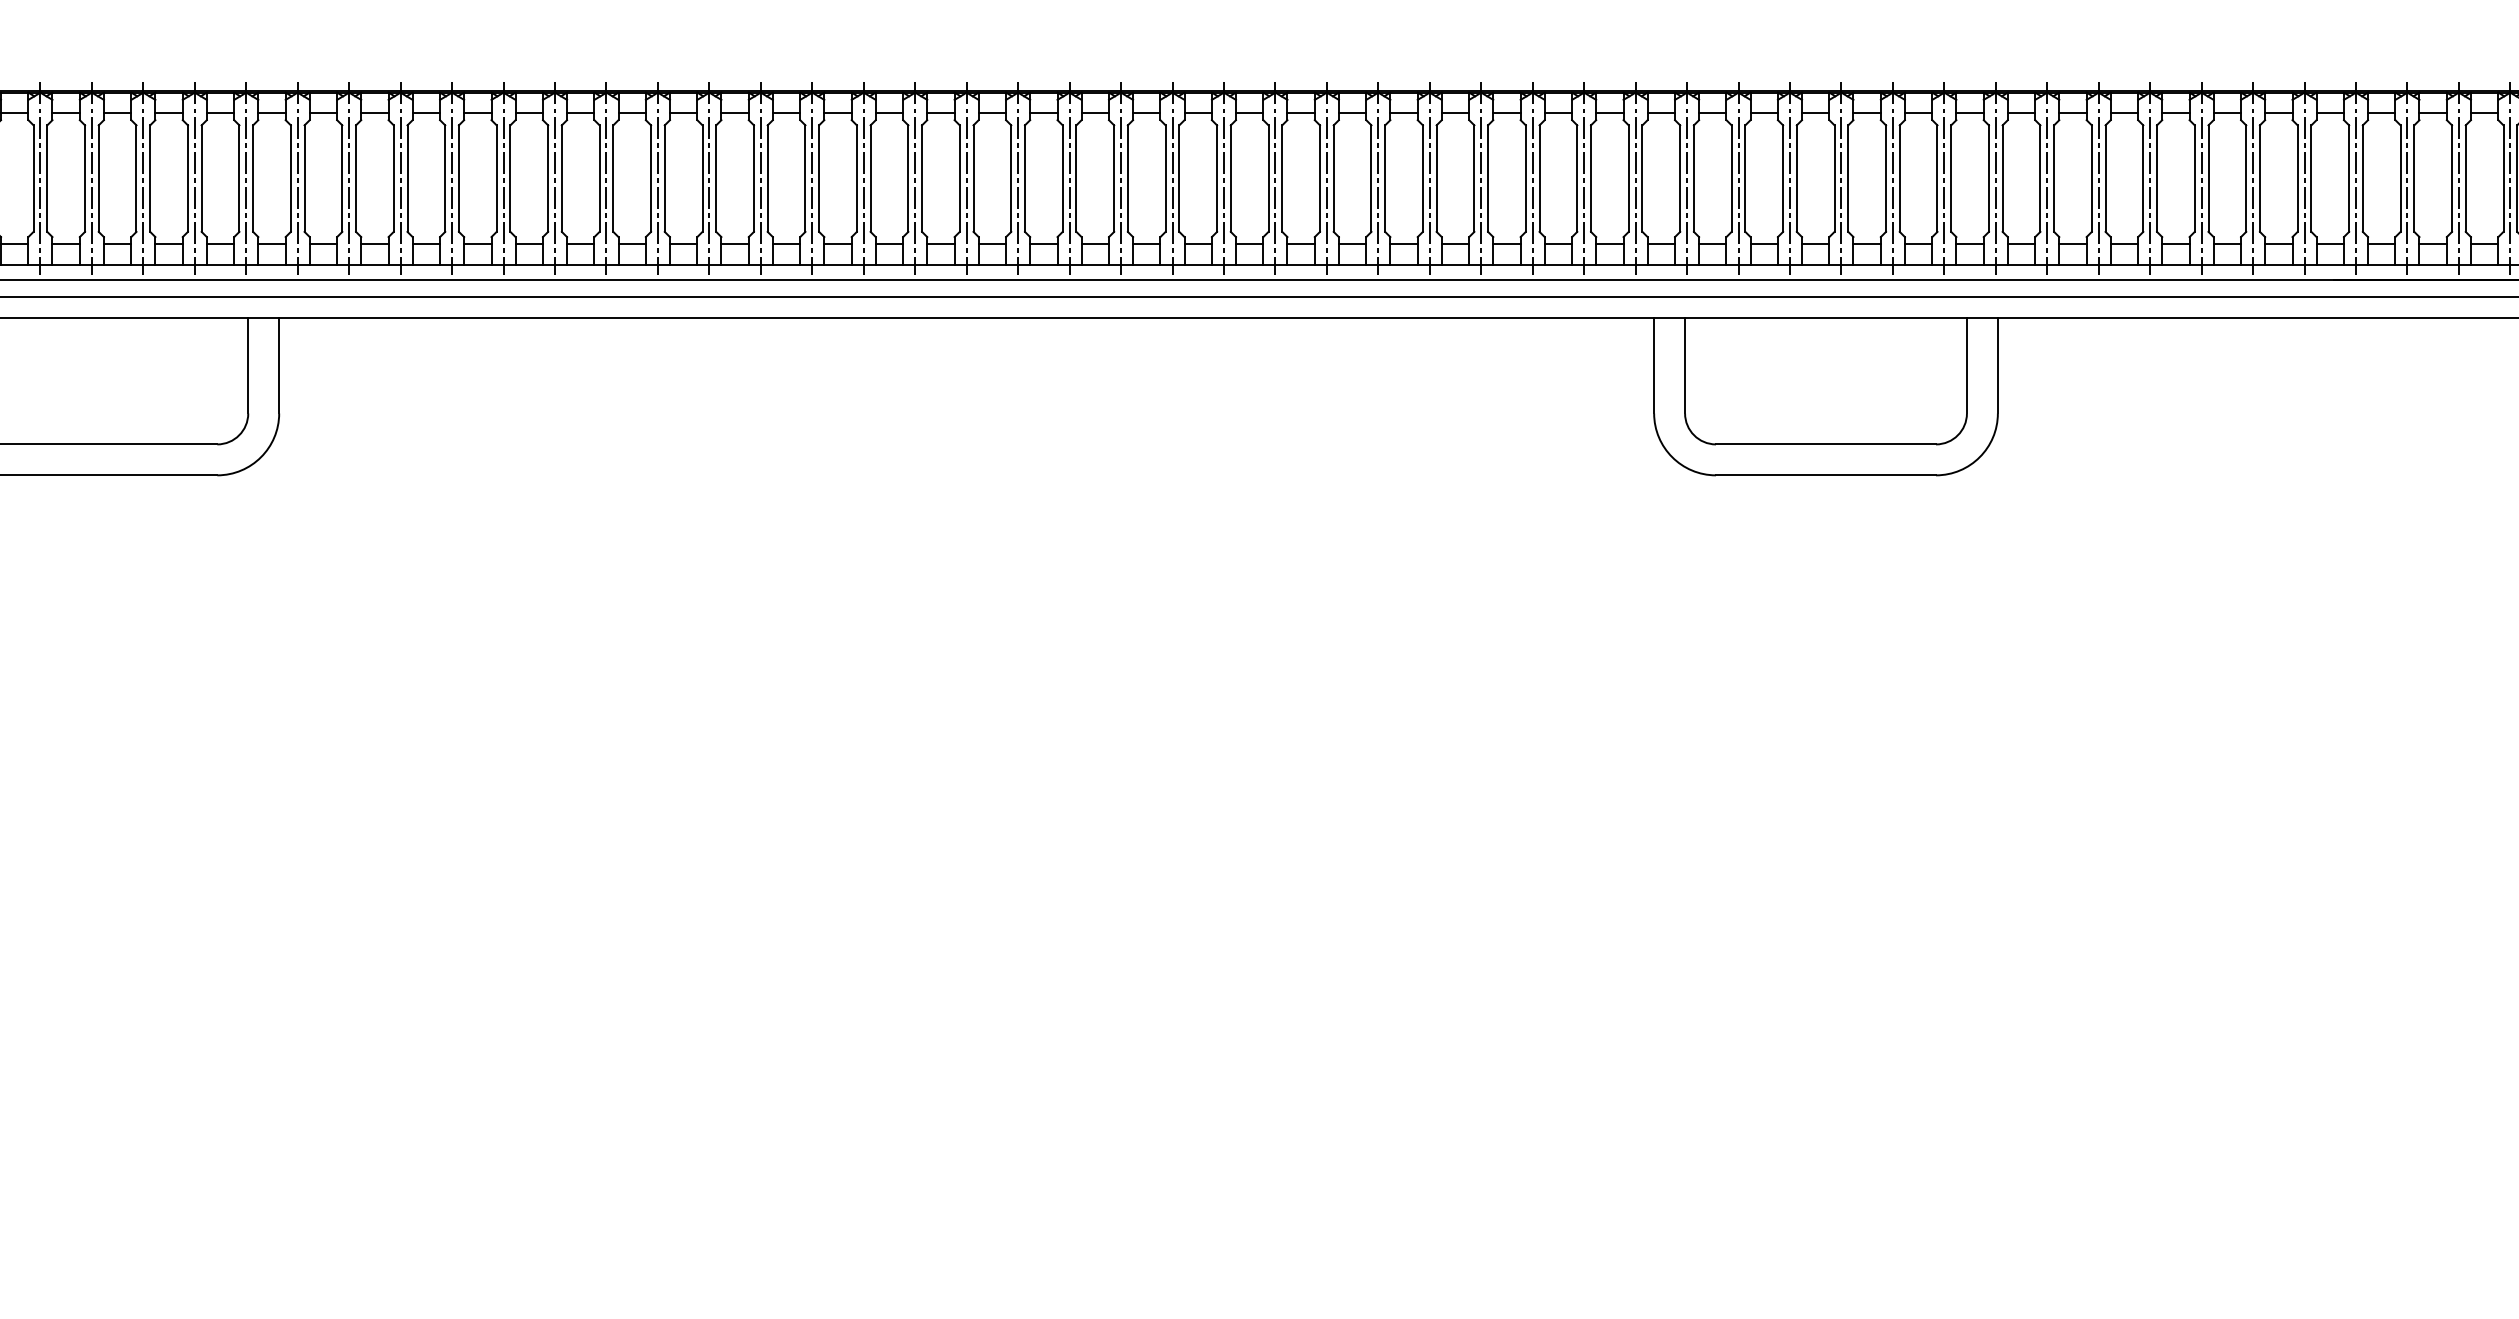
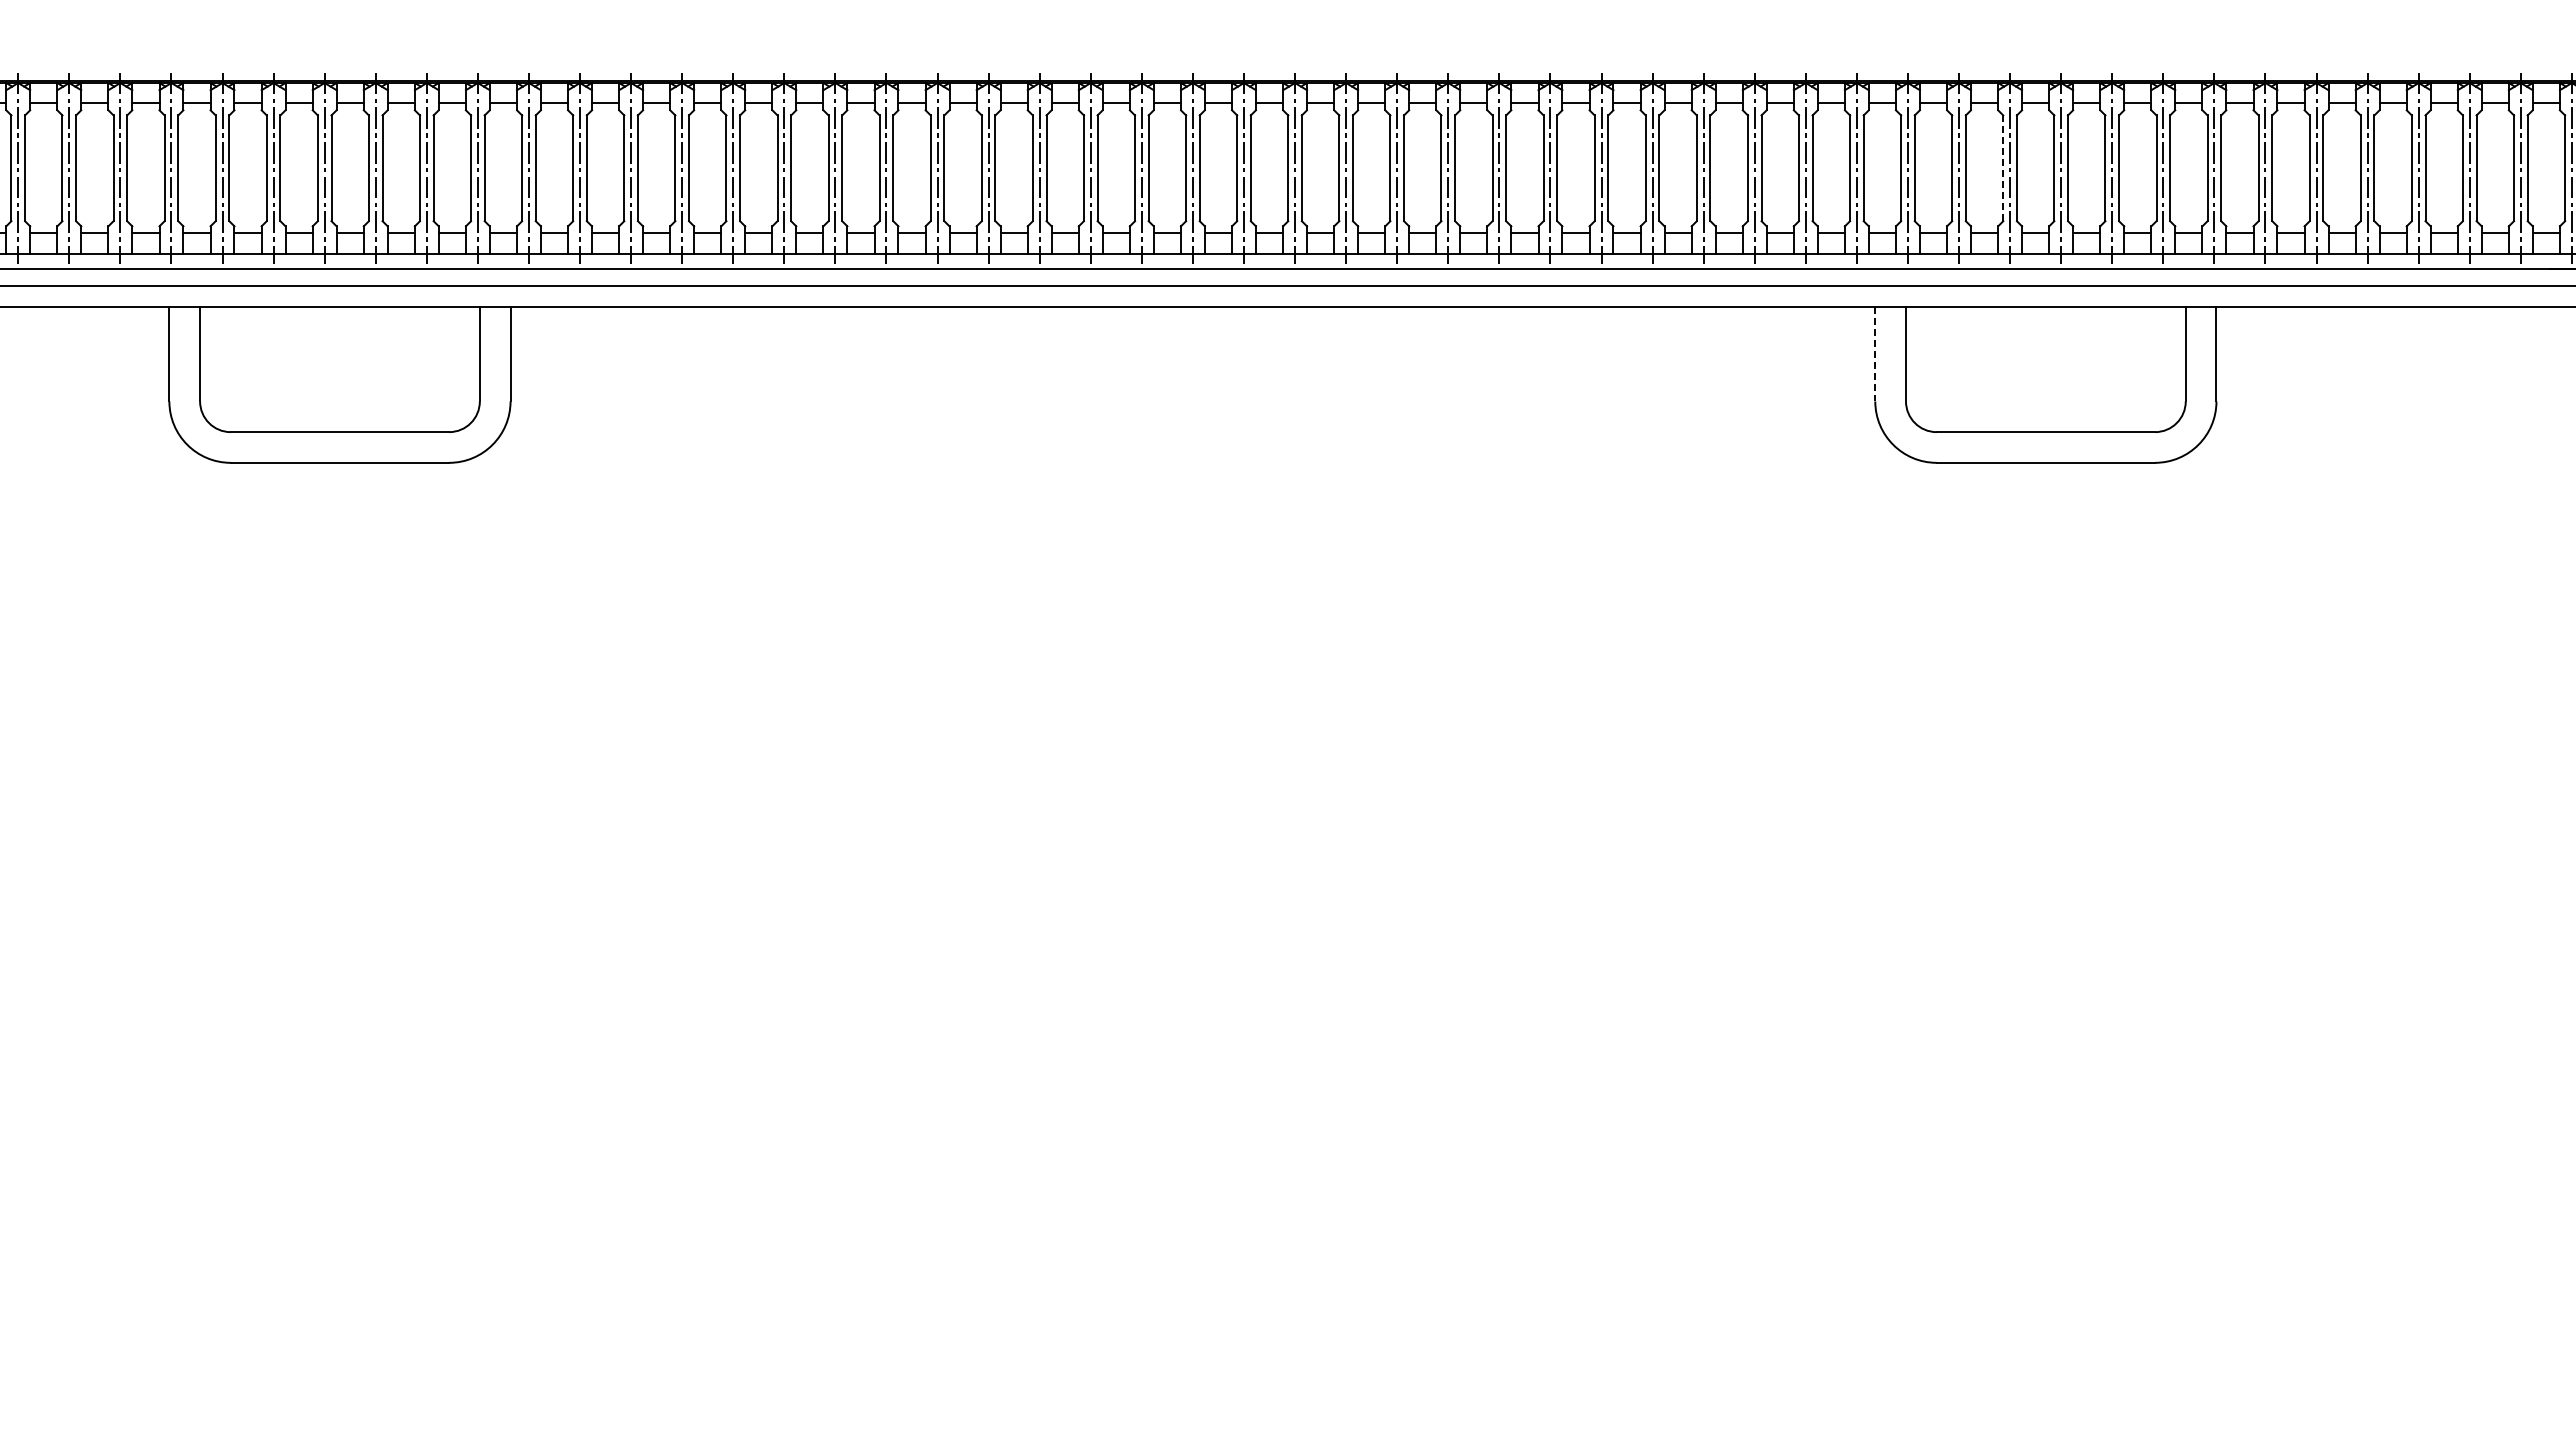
line: (1783, 178) -> (2003, 168), solid -> dashed
line: (1654, 366) -> (1875, 354), solid -> dashed

